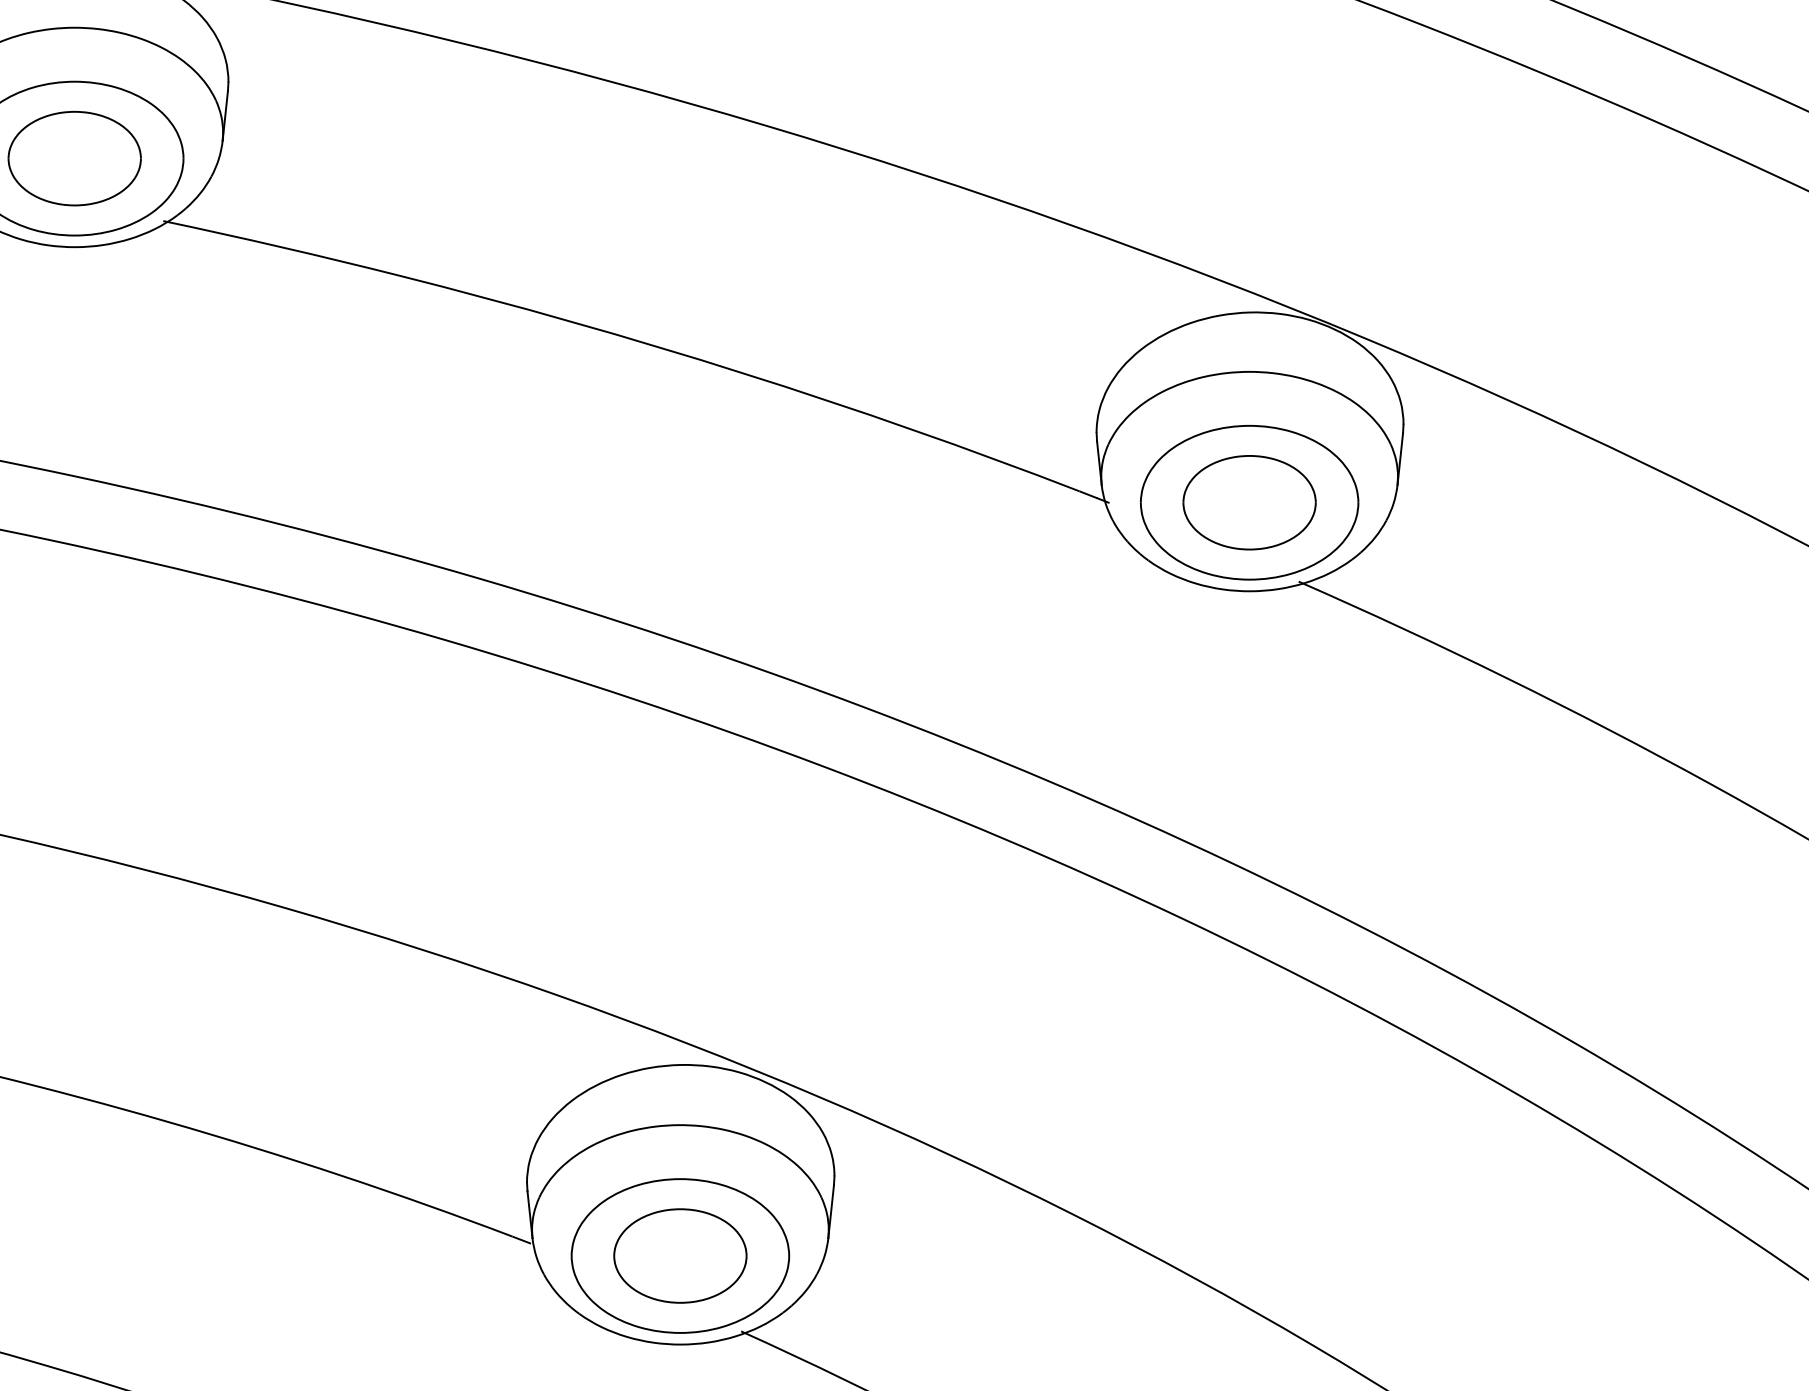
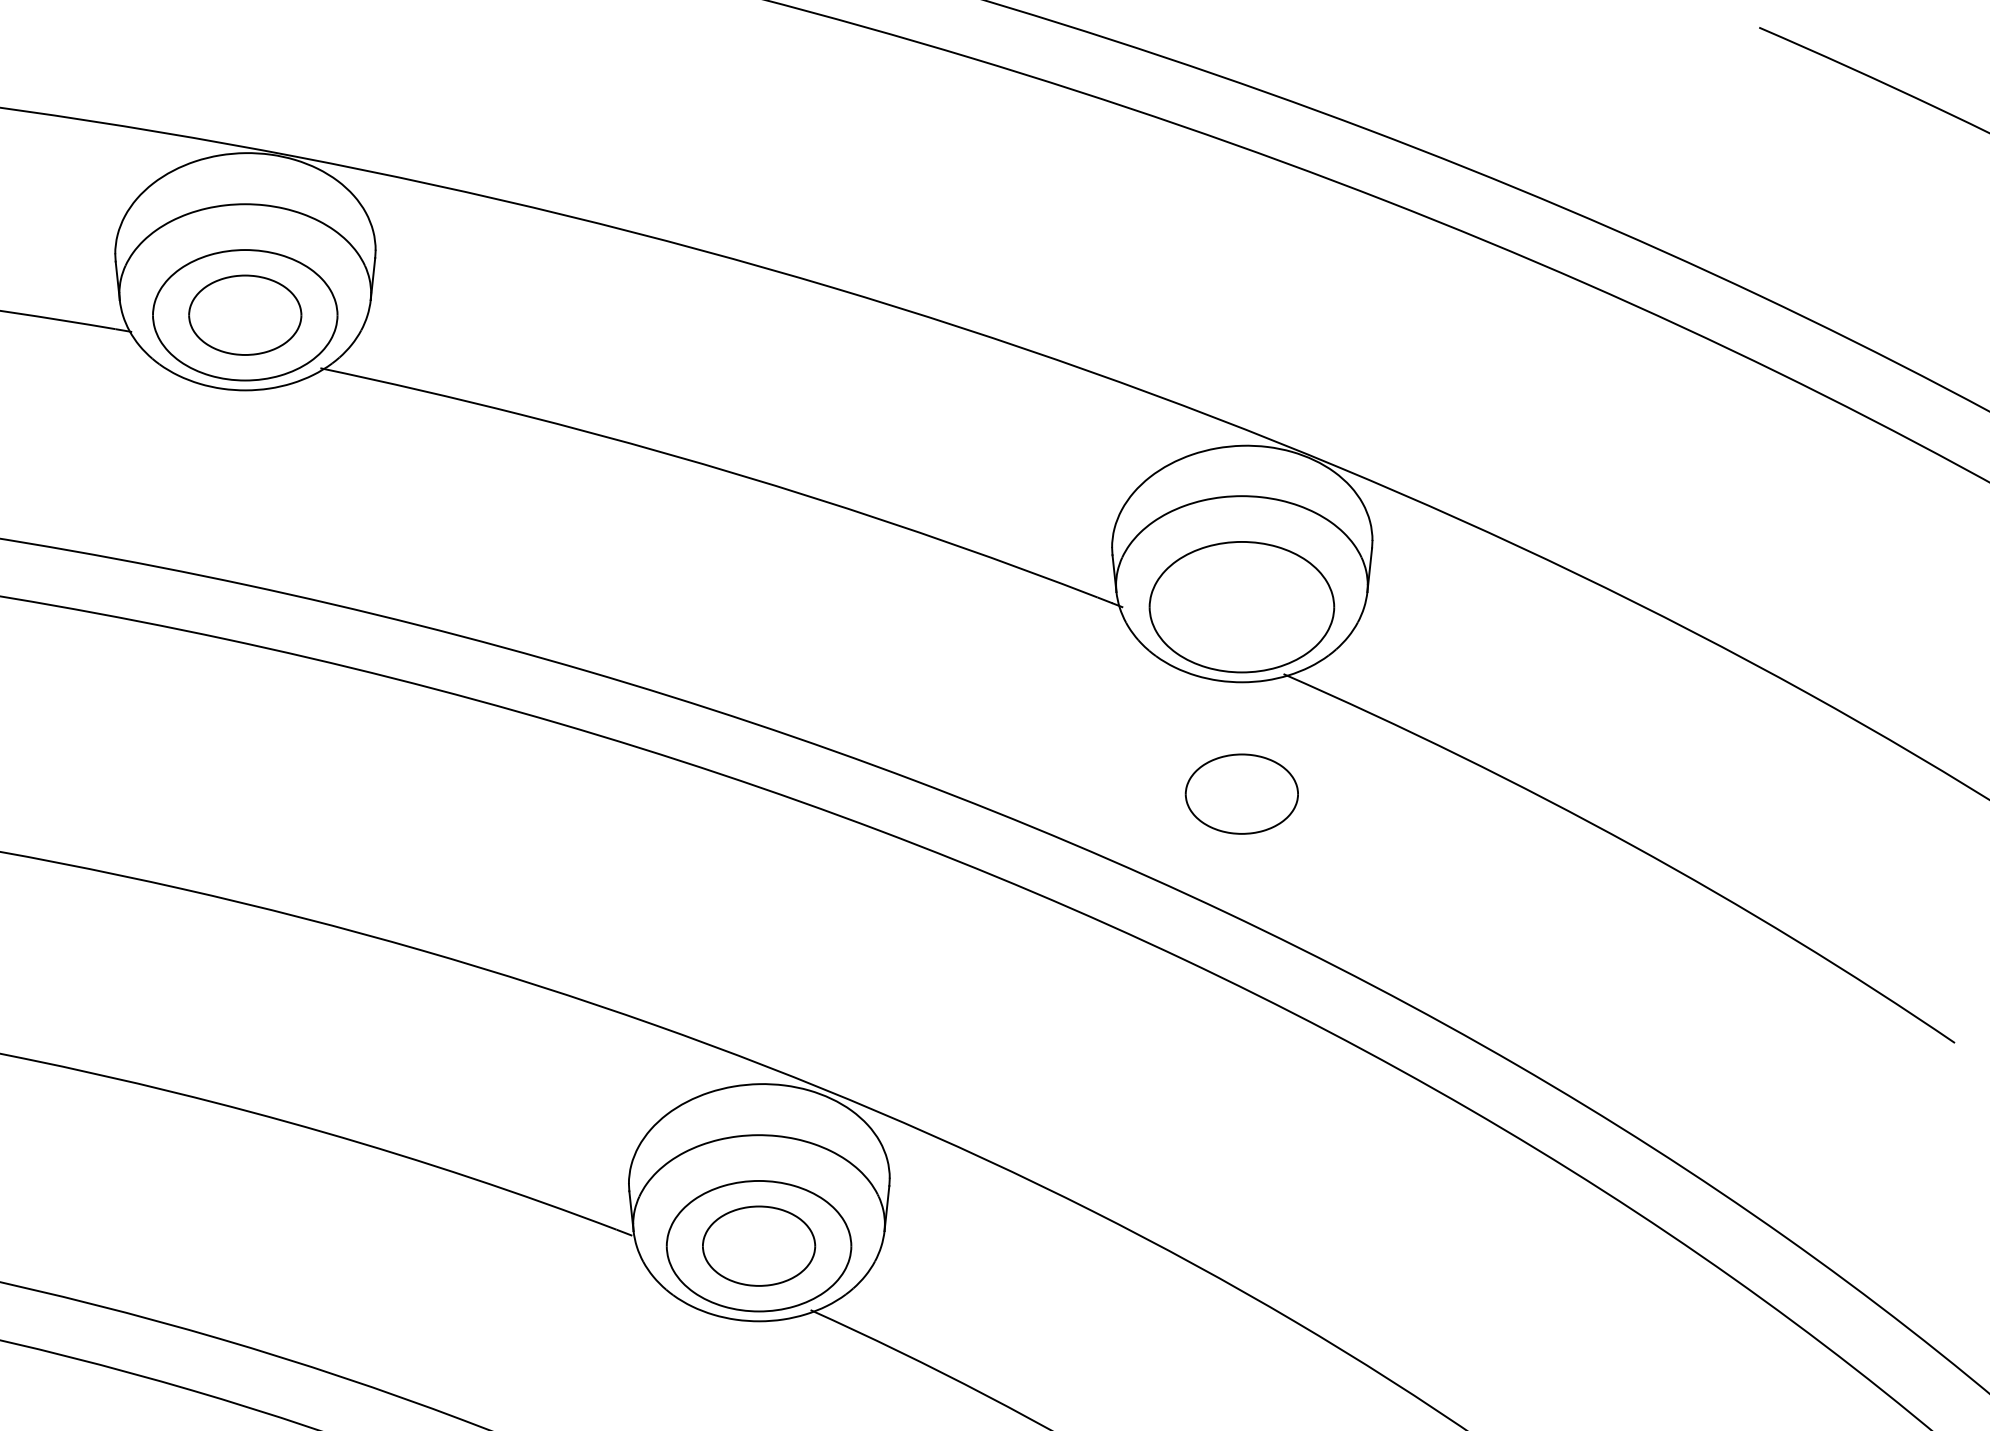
part: (1249, 501) -> (1241, 793), moved

